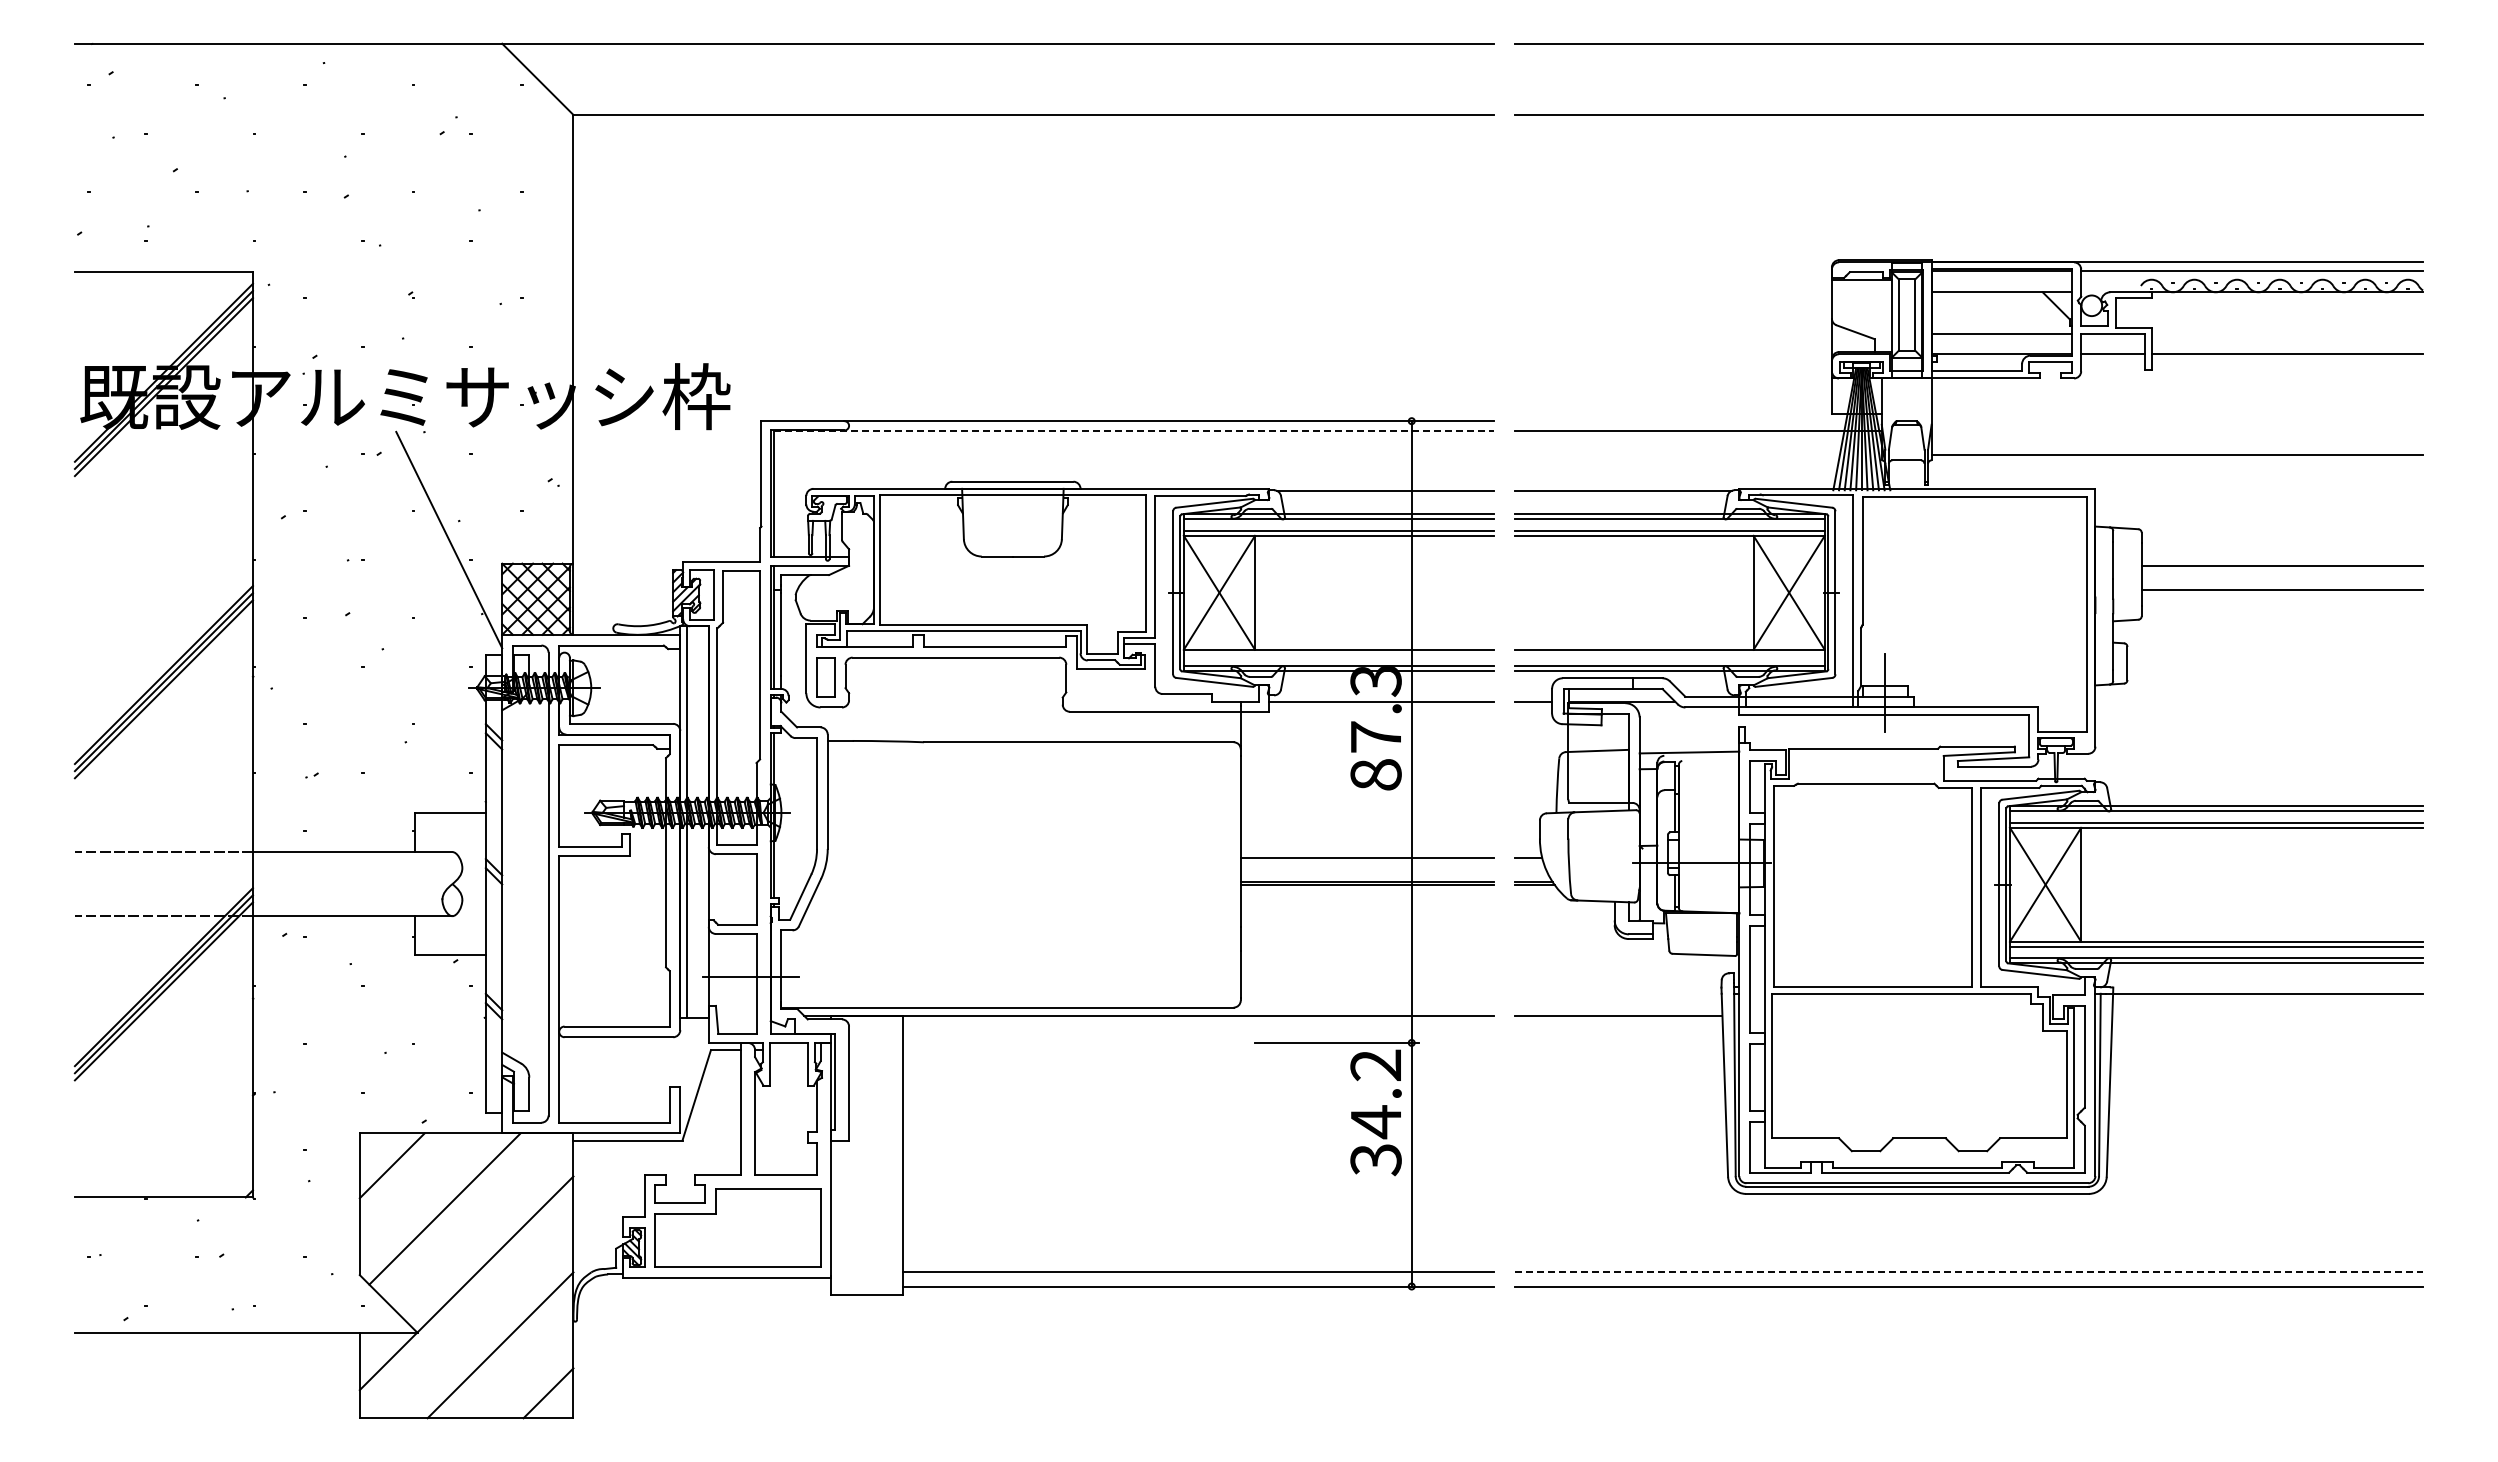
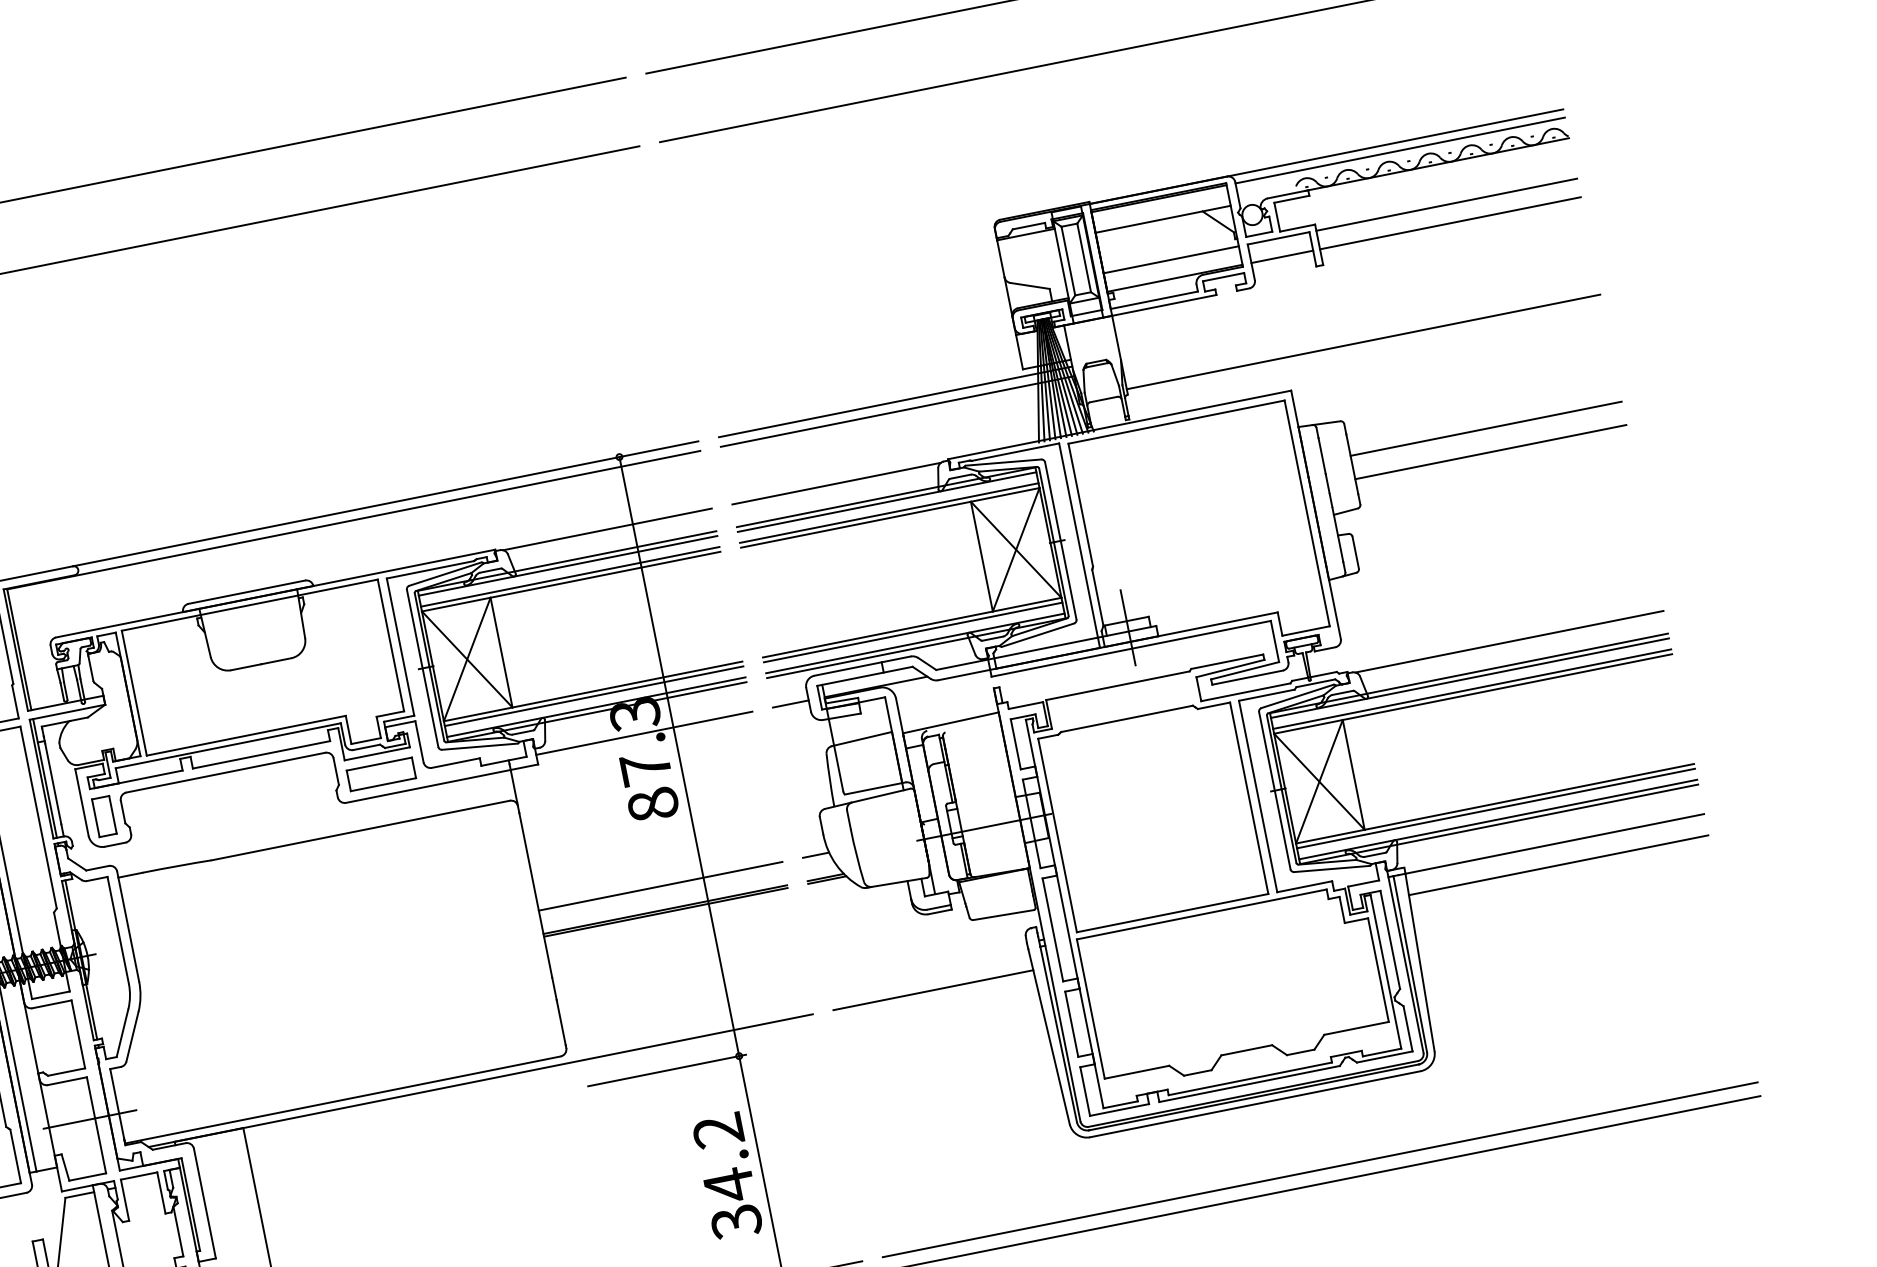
line: (2287, 334) -> (1446, 204), added
line: (1697, 421) -> (894, 402), added
line: (1133, 431) -> (353, 520), dashed -> solid
line: (1338, 654) -> (593, 695), added
line: (1669, 654) -> (912, 632), added
part: (1110, 690) -> (381, 774), added
line: (2263, 782) -> (1509, 641), added
line: (2267, 1015) -> (1558, 864), added
text: (1375, 1112) -> (726, 1176), moved
line: (1969, 1272) -> (1320, 1169), dashed -> solid

